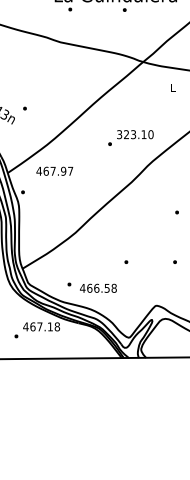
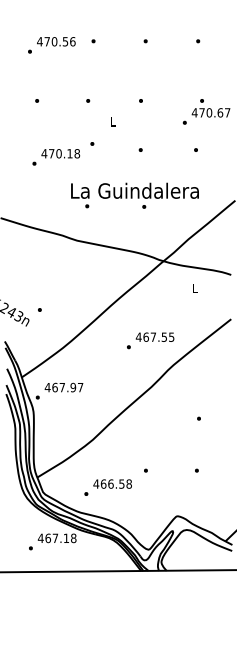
text: (134, 133) -> (154, 336), 323.10 -> 467.55
text: (54, 171) -> (63, 387), moved
text: (98, 287) -> (112, 483), moved

